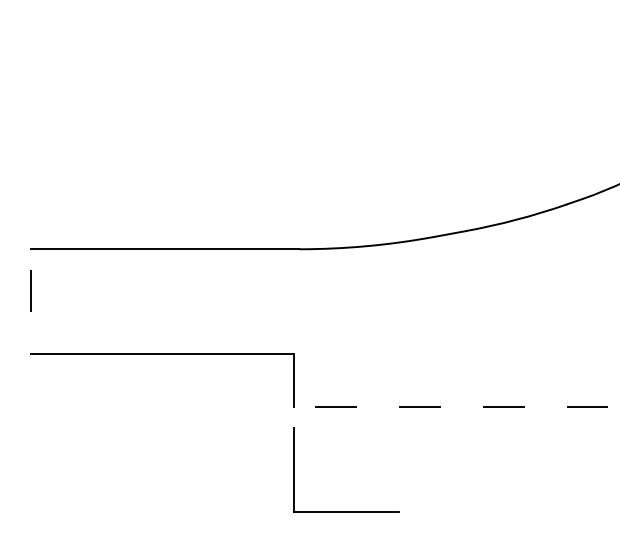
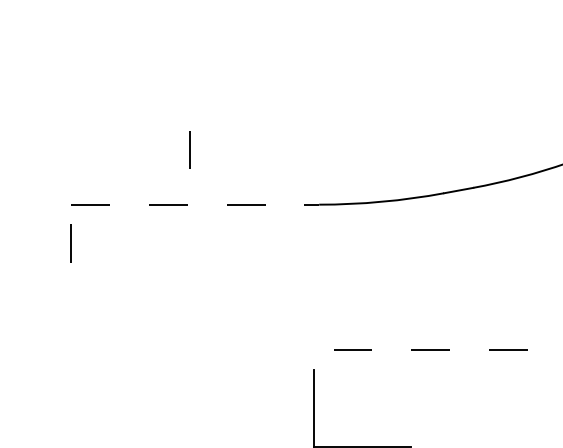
line: (158, 189) -> (188, 149), added
line: (165, 249) -> (195, 204), solid -> dashed
part: (162, 354) -> (192, 302), removed

